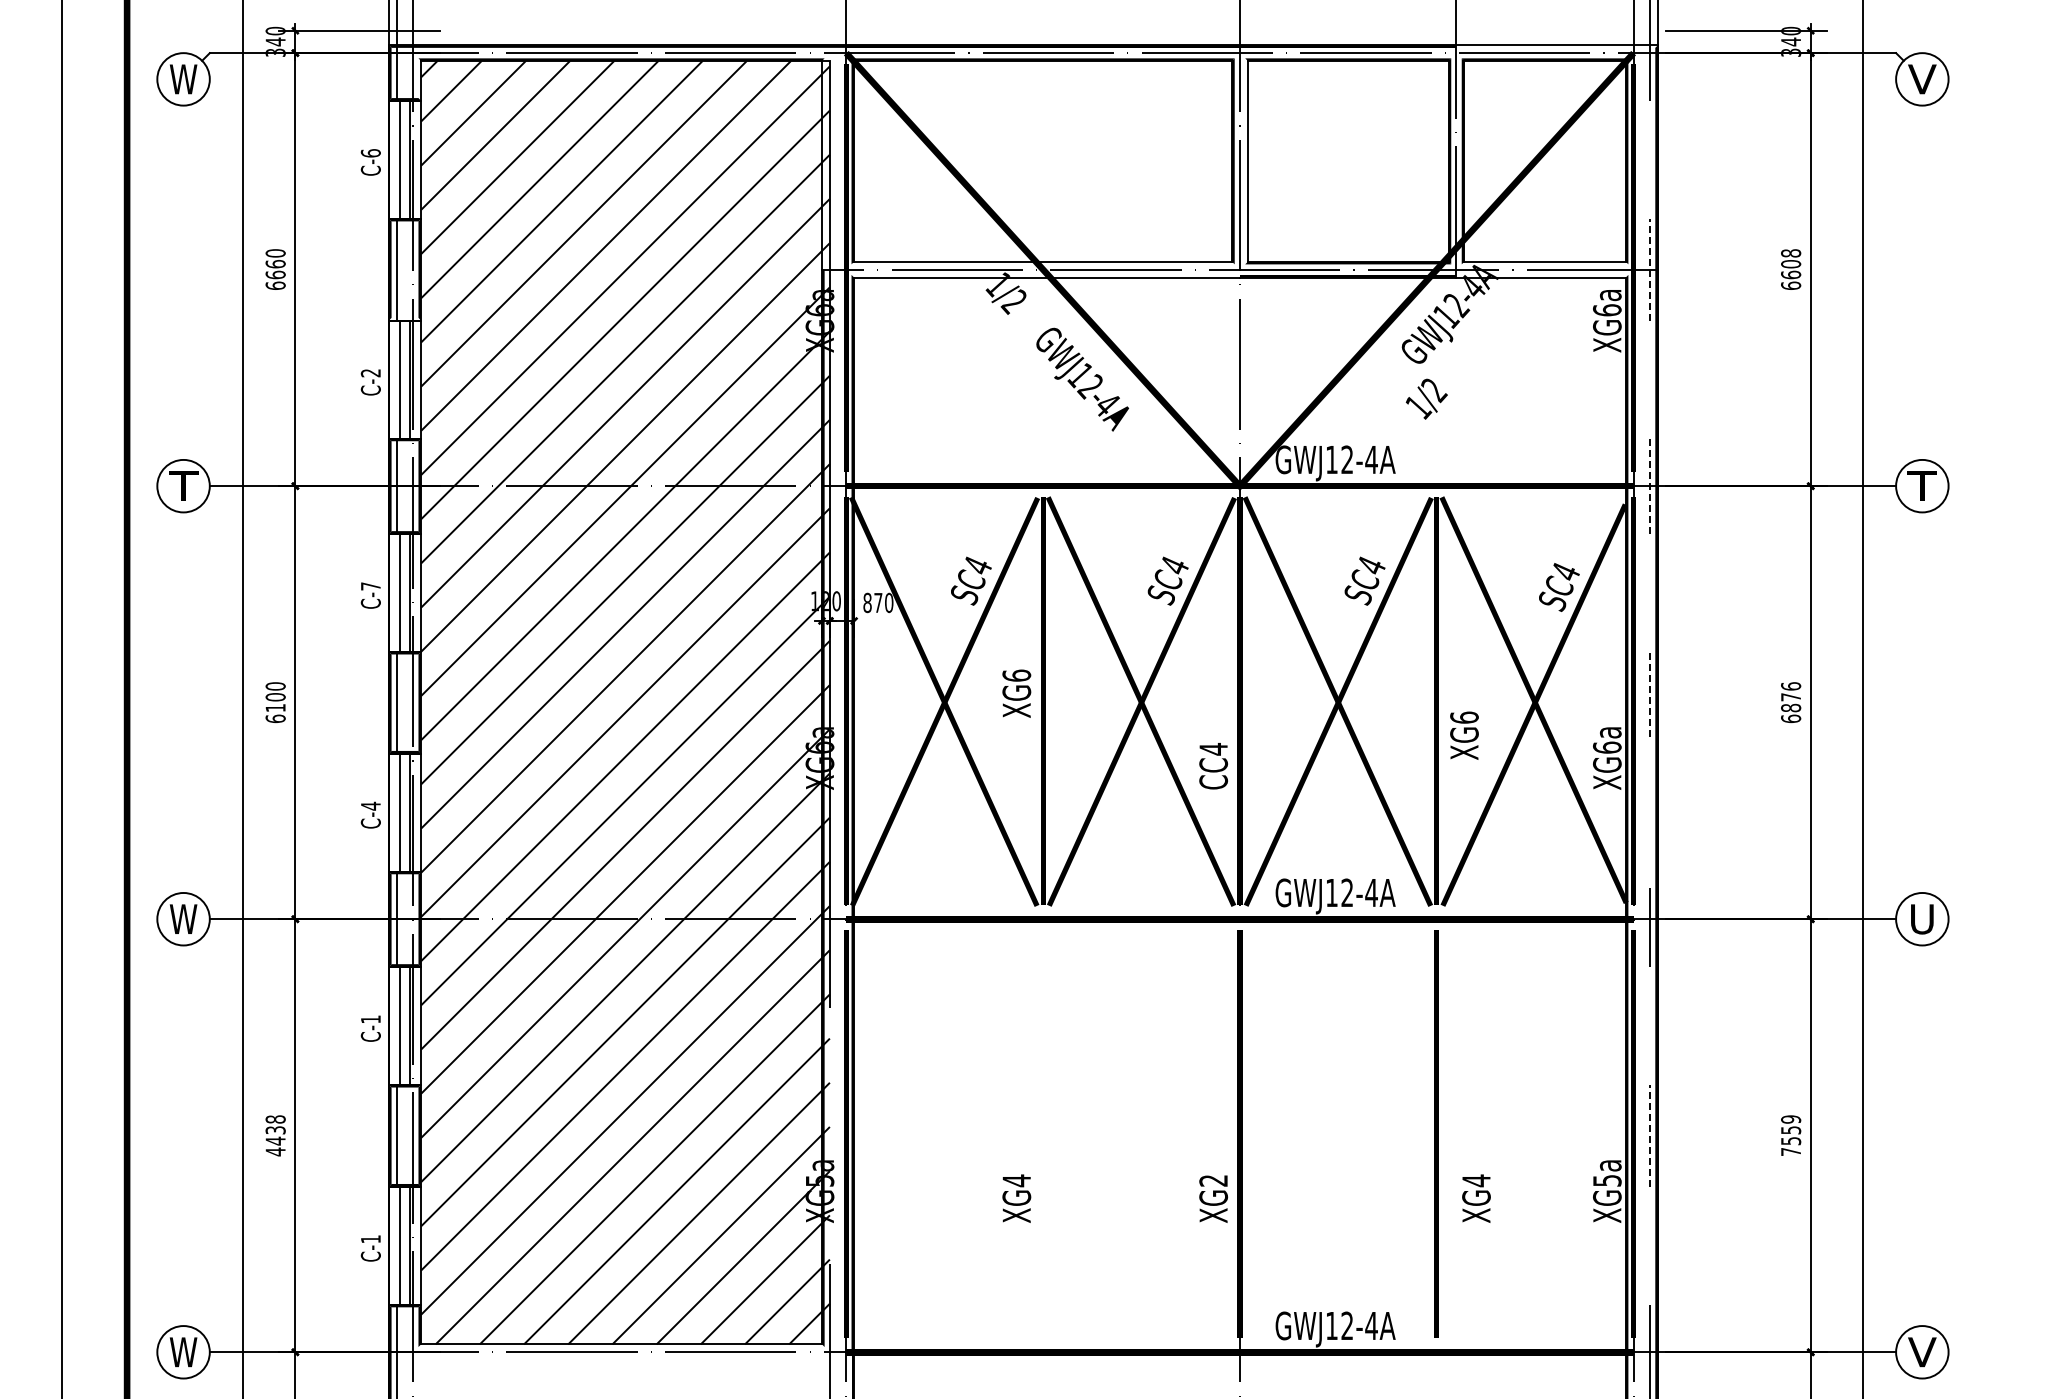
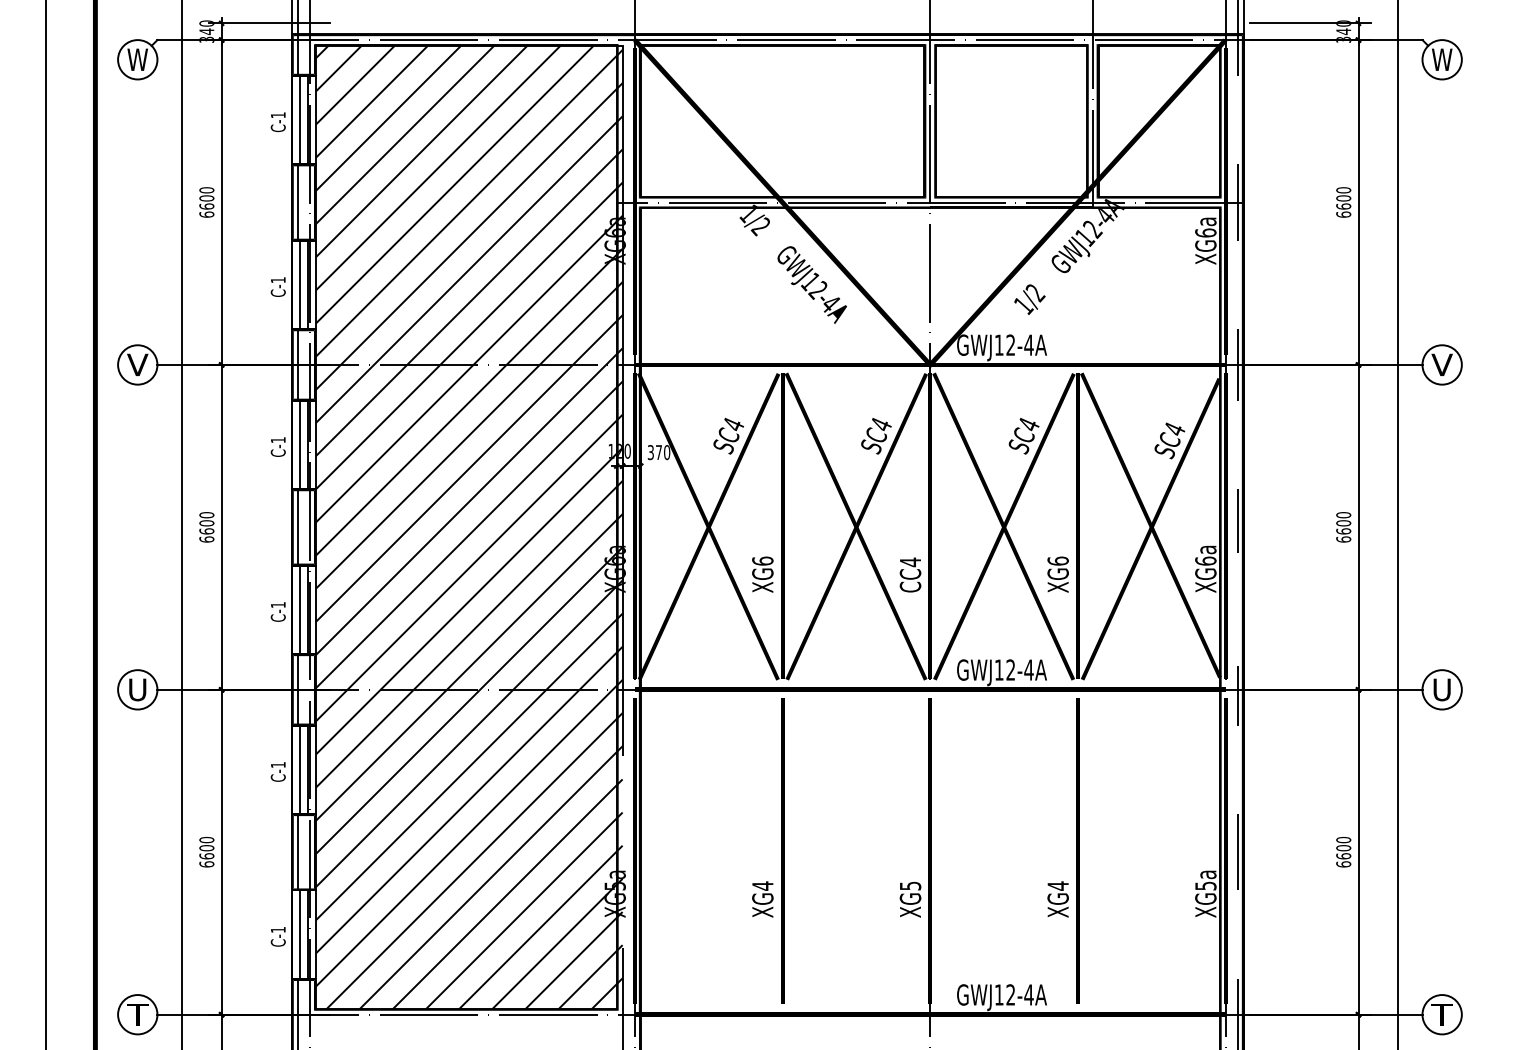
fill: (1556, 46) -> (1167, 35), added
fill: (419, 79) -> (314, 59), added
text: (1922, 79) -> (1442, 59), V -> W
text: (370, 153) -> (277, 115), C-6 -> C-1
fill: (1246, 161) -> (935, 121), added
fill: (823, 163) -> (617, 122), added
text: (1790, 253) -> (1343, 190), 6608 -> 6600
fill: (1042, 262) -> (782, 197), added
fill: (1544, 262) -> (1158, 197), added
text: (275, 263) -> (206, 197), 6660 -> 6600
line: (1650, 269) -> (1238, 202), dashed -> solid
fill: (1045, 275) -> (784, 206), added
fill: (1542, 275) -> (1157, 206), added
fill: (404, 318) -> (303, 239), added
text: (370, 373) -> (277, 280), C-2 -> C-1
text: (1426, 398) -> (1029, 299), moved
text: (183, 485) -> (137, 364), T -> V
text: (1921, 485) -> (1441, 364), T -> V
line: (1650, 486) -> (1238, 365), dashed -> solid
text: (370, 586) -> (277, 440), C-7 -> C-1
text: (867, 602) -> (650, 452), 870 -> 370
text: (1016, 693) -> (762, 574), moved
line: (1650, 694) -> (1238, 521), dashed -> solid
text: (1791, 697) -> (1344, 523), 6876 -> 6600
text: (275, 707) -> (206, 531), 6100 -> 6600
text: (1464, 735) -> (1058, 574), moved
text: (370, 805) -> (277, 604), C-4 -> C-1
text: (183, 919) -> (137, 690), W -> U
line: (1043, 1133) -> (782, 850), added
text: (275, 1135) -> (206, 852), 4438 -> 6600
line: (1650, 1135) -> (1238, 852), dashed -> solid
text: (1791, 1135) -> (1344, 852), 7559 -> 6600
text: (1213, 1180) -> (910, 885), XG2 -> XG5
text: (1476, 1198) -> (1058, 899), moved
fill: (621, 1345) -> (466, 1009), added
text: (183, 1352) -> (137, 1014), W -> T
text: (1921, 1352) -> (1441, 1014), V -> T

